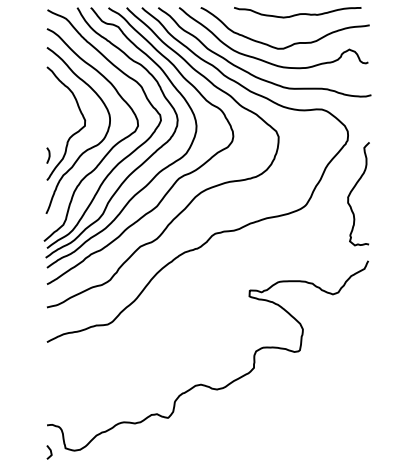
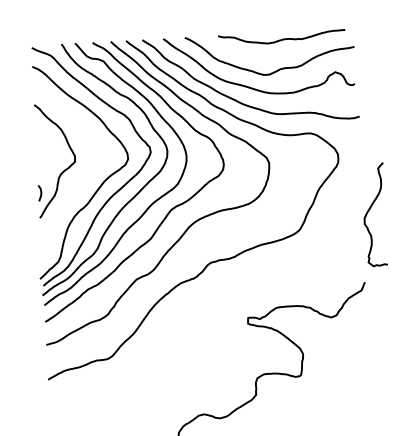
curve: (87, 148) -> (78, 184), removed
curve: (352, 191) -> (368, 212), moved

